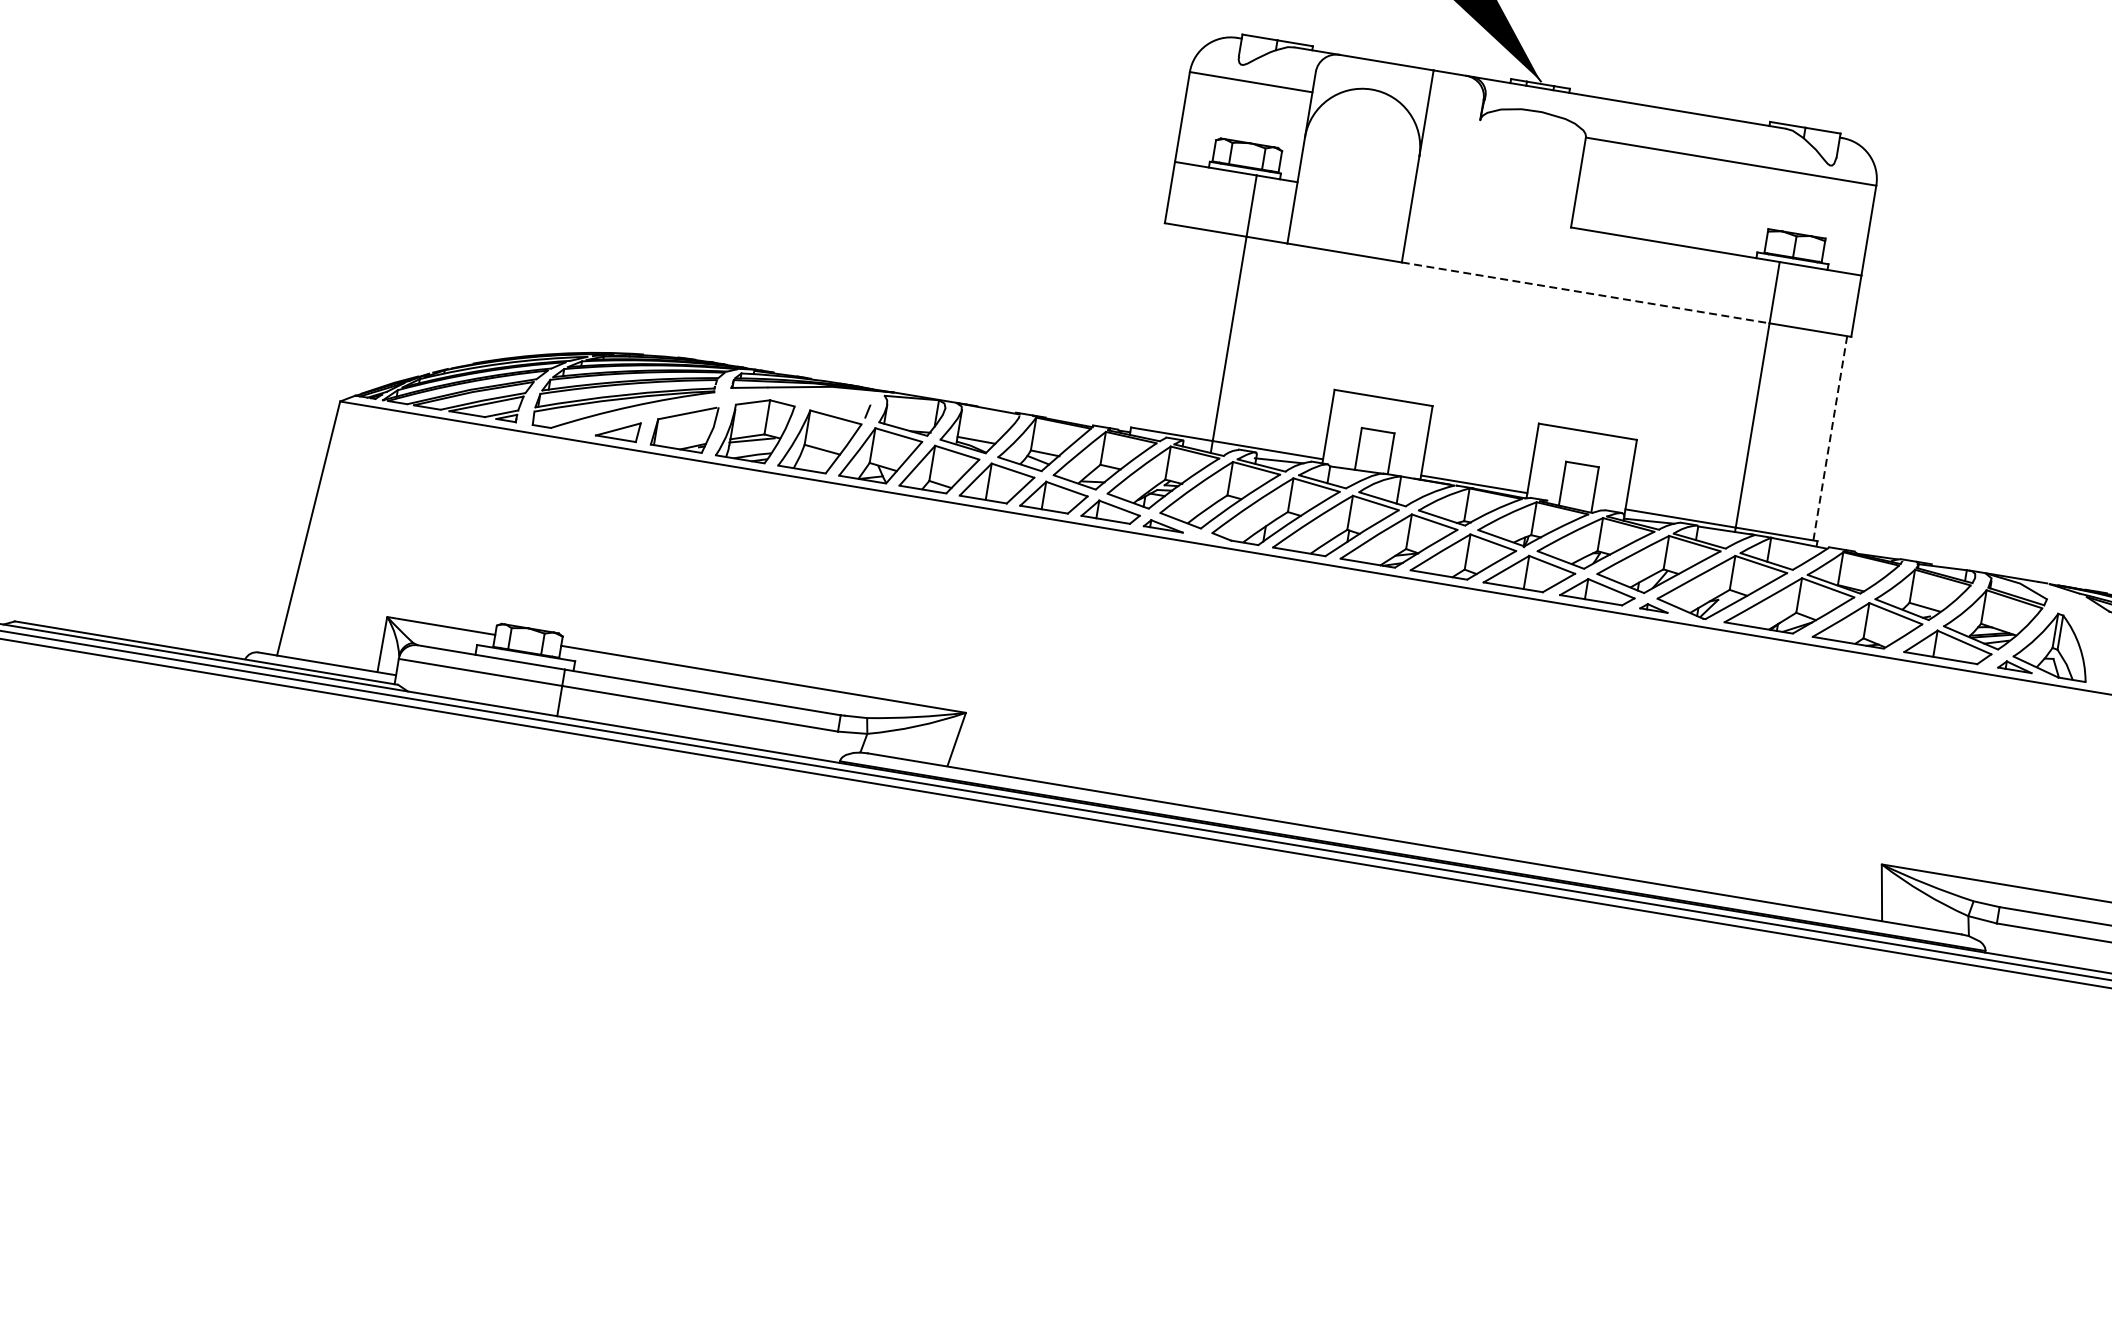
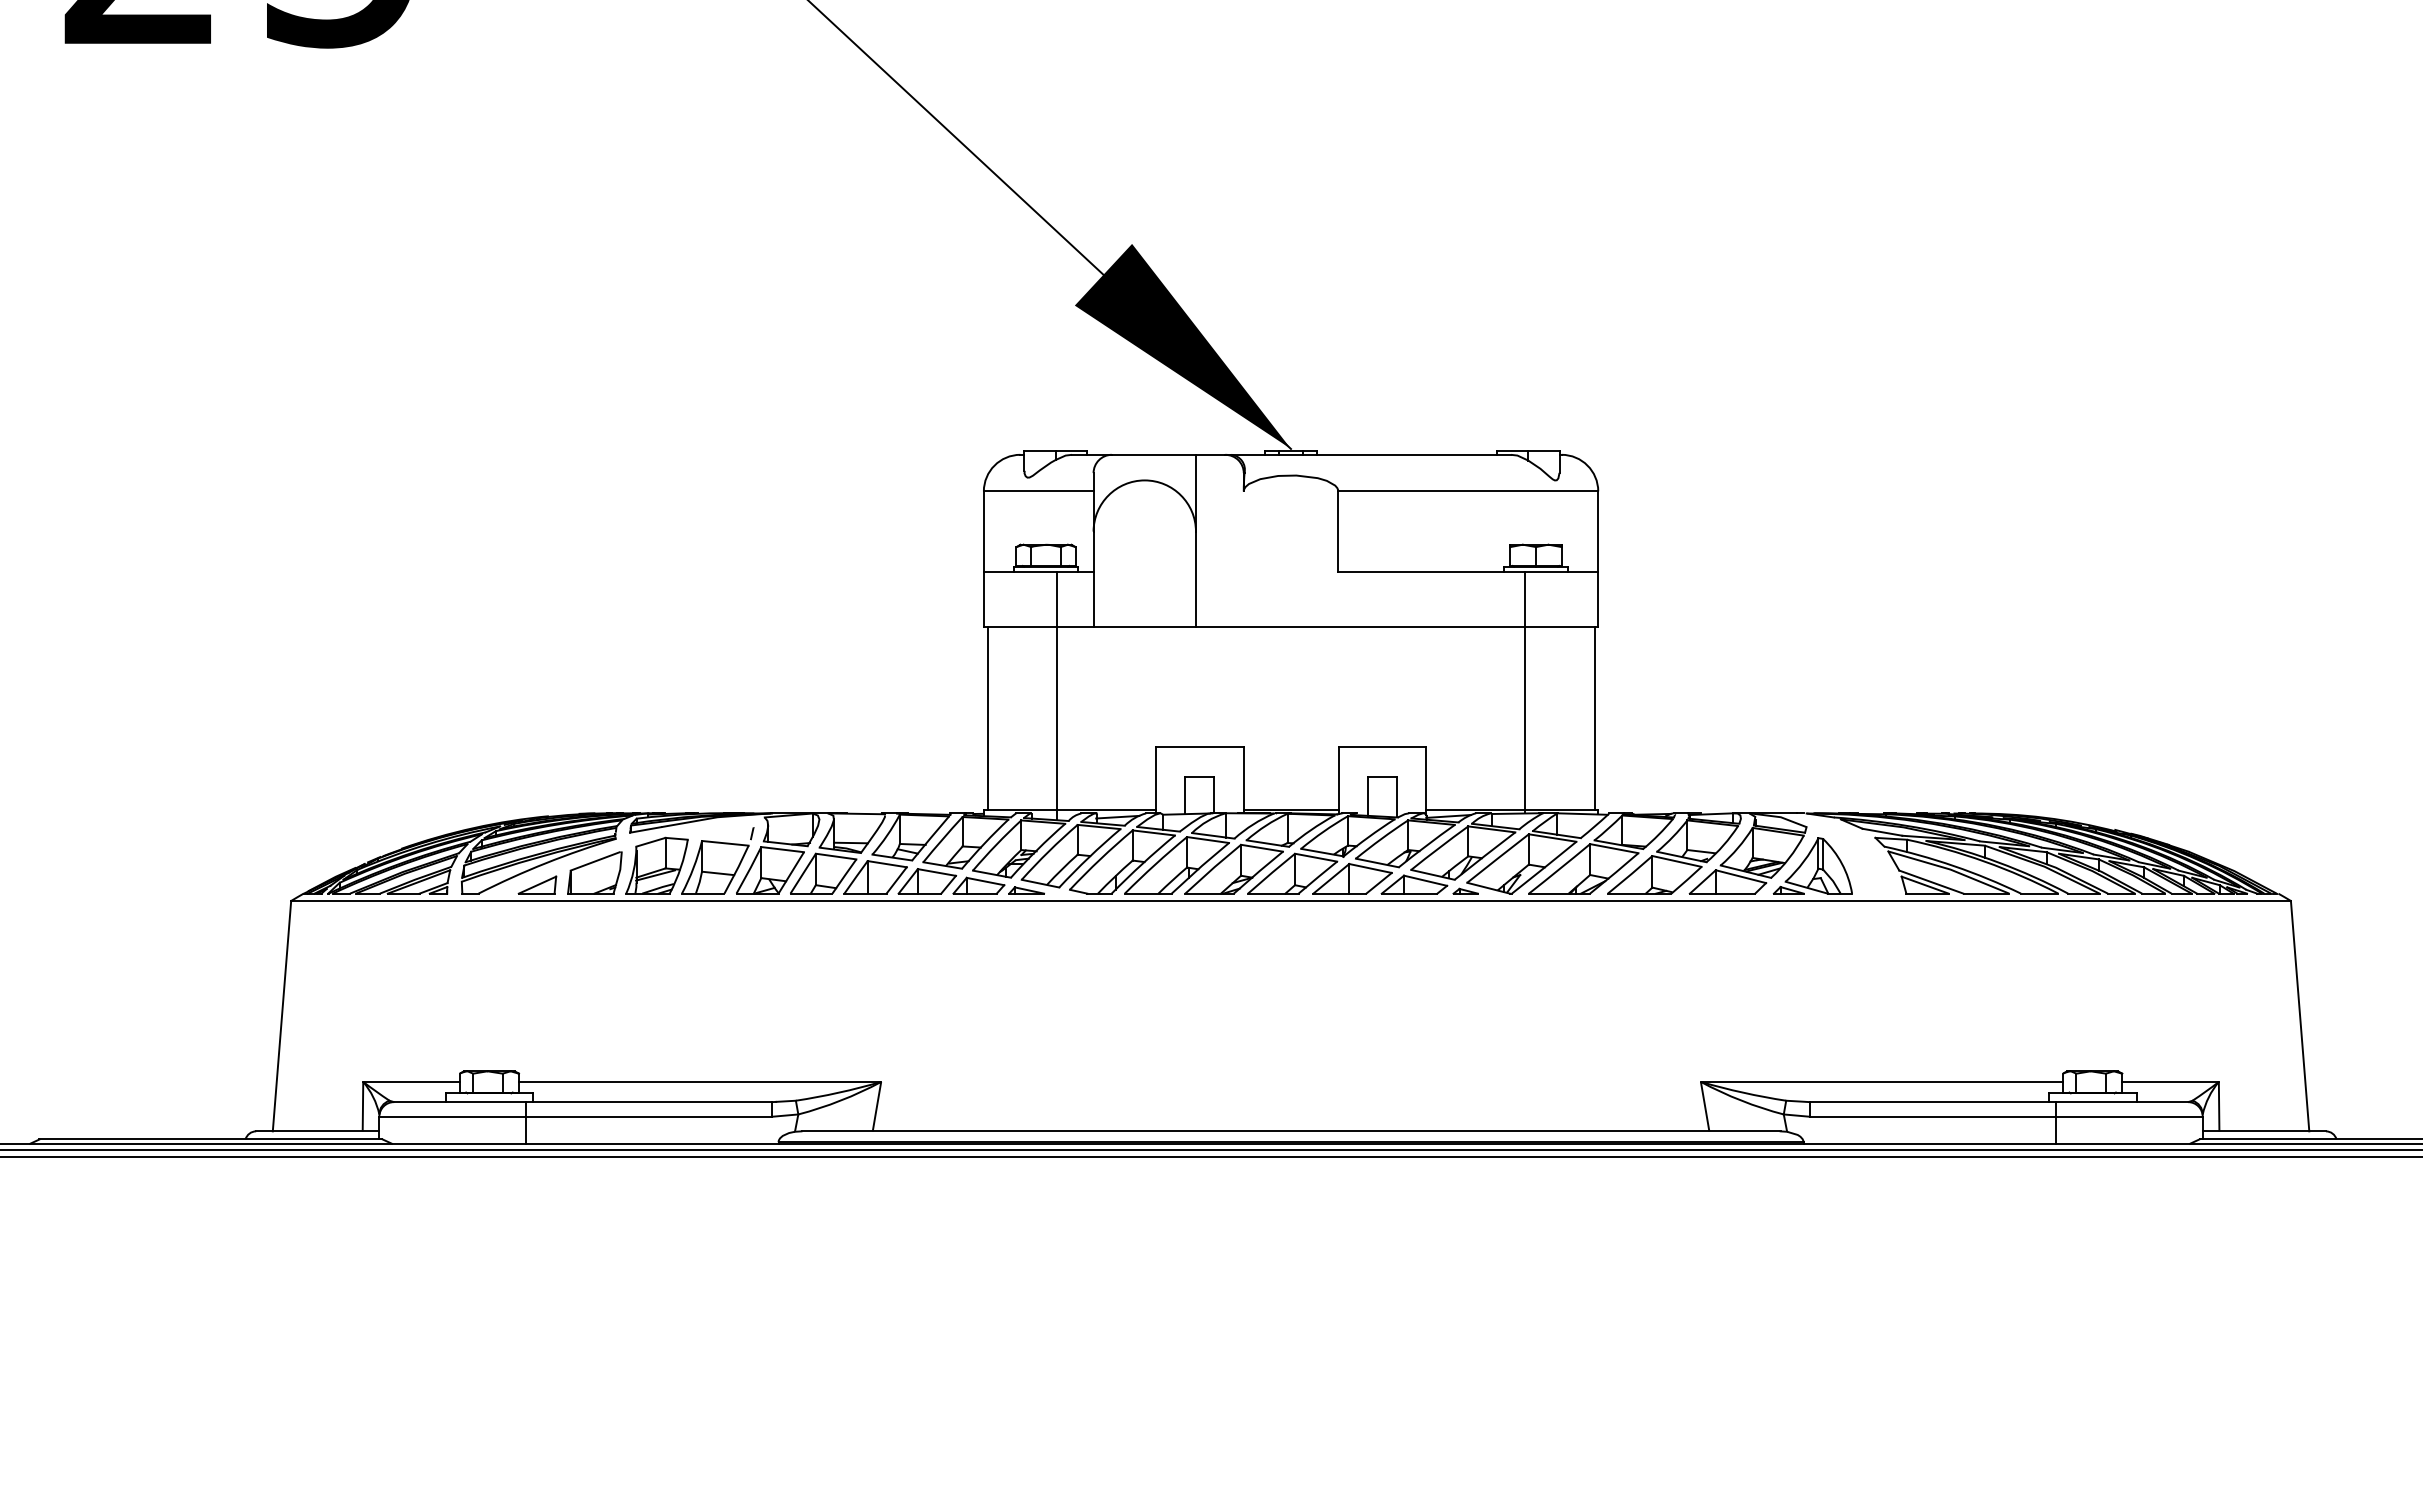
line: (1585, 292) -> (1360, 626), dashed -> solid
line: (1152, 325) -> (987, 717), added
line: (1830, 437) -> (1594, 717), dashed -> solid

